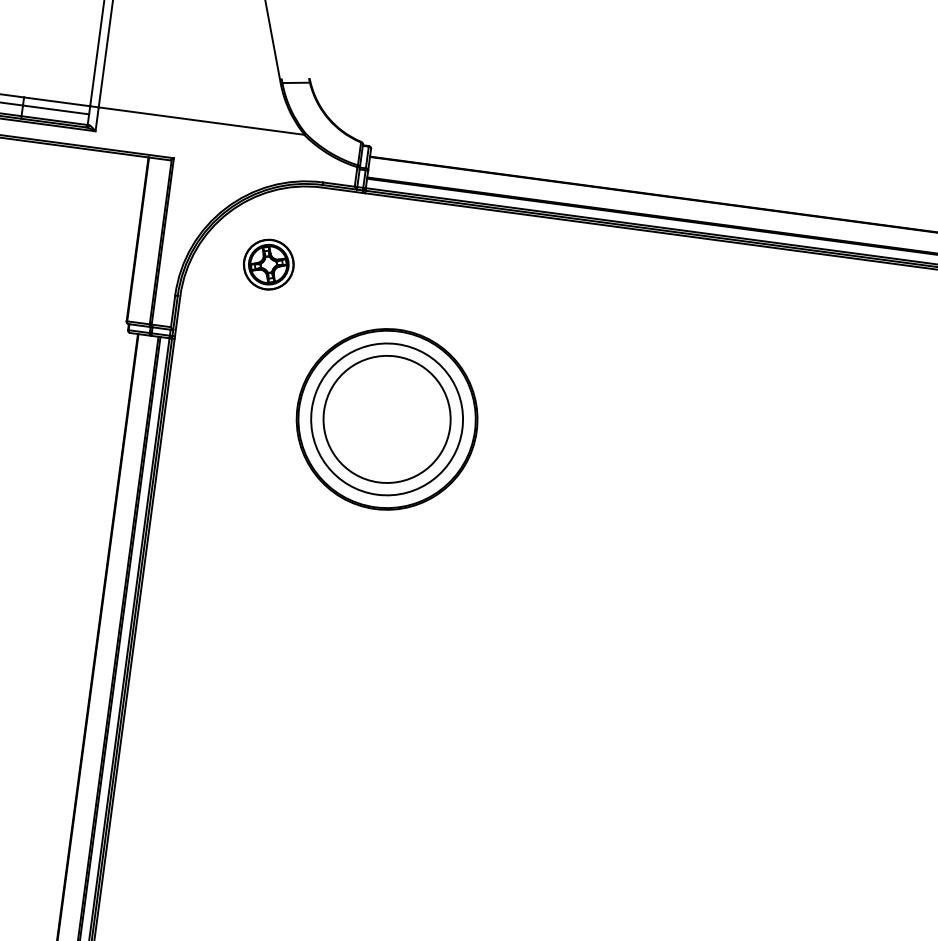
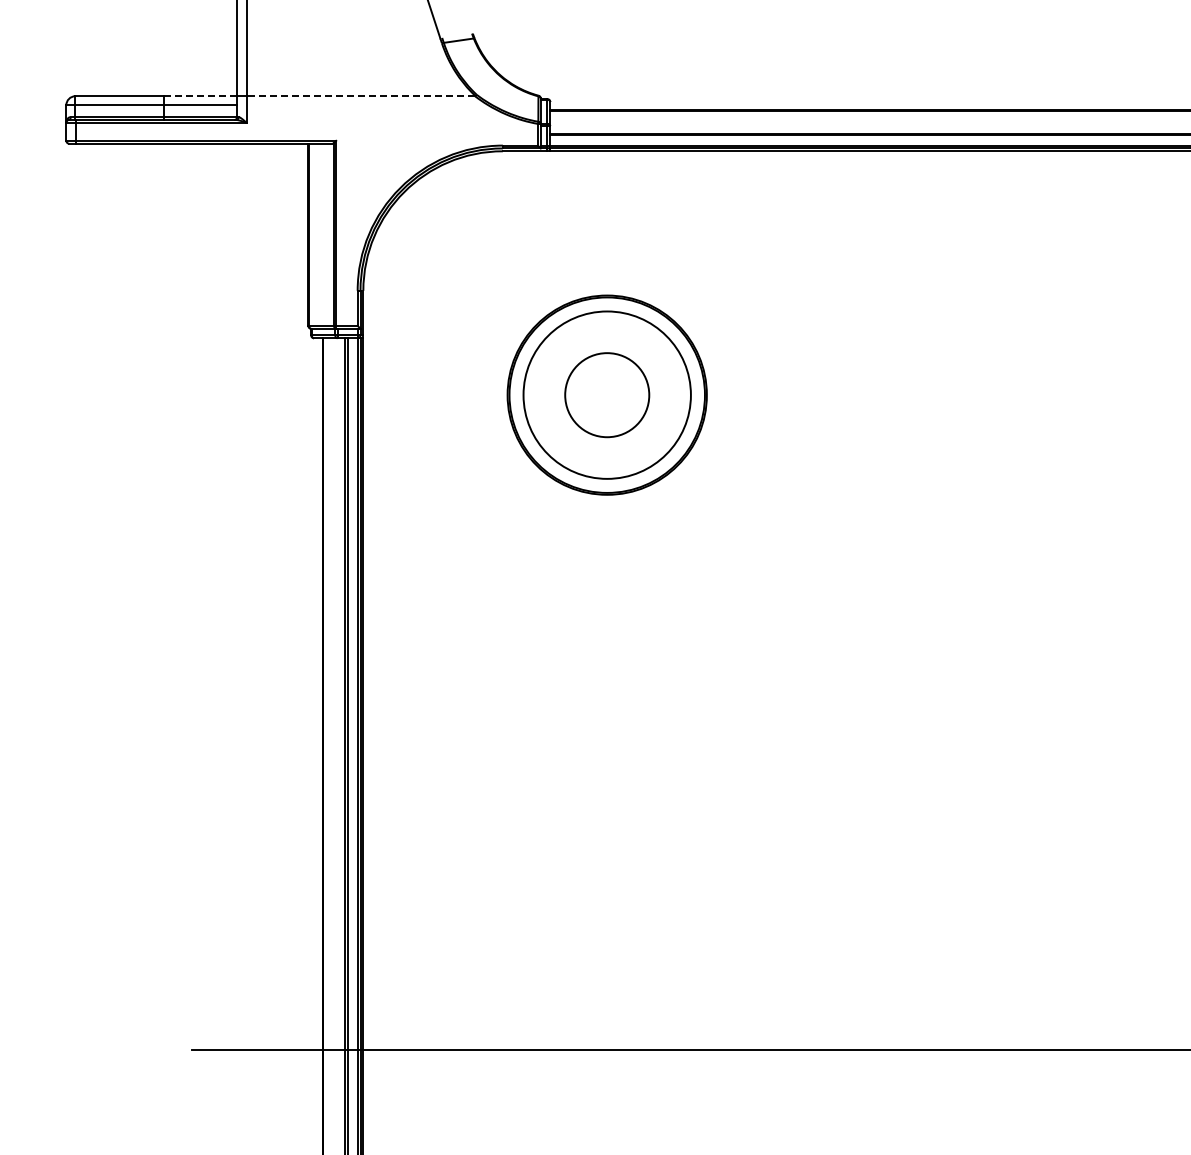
line: (57, 102) -> (200, 96), solid -> dashed
line: (201, 121) -> (360, 96), solid -> dashed
part: (268, 263) -> (455, 242), removed
circle: (387, 419) -> (607, 395), size x0.6

